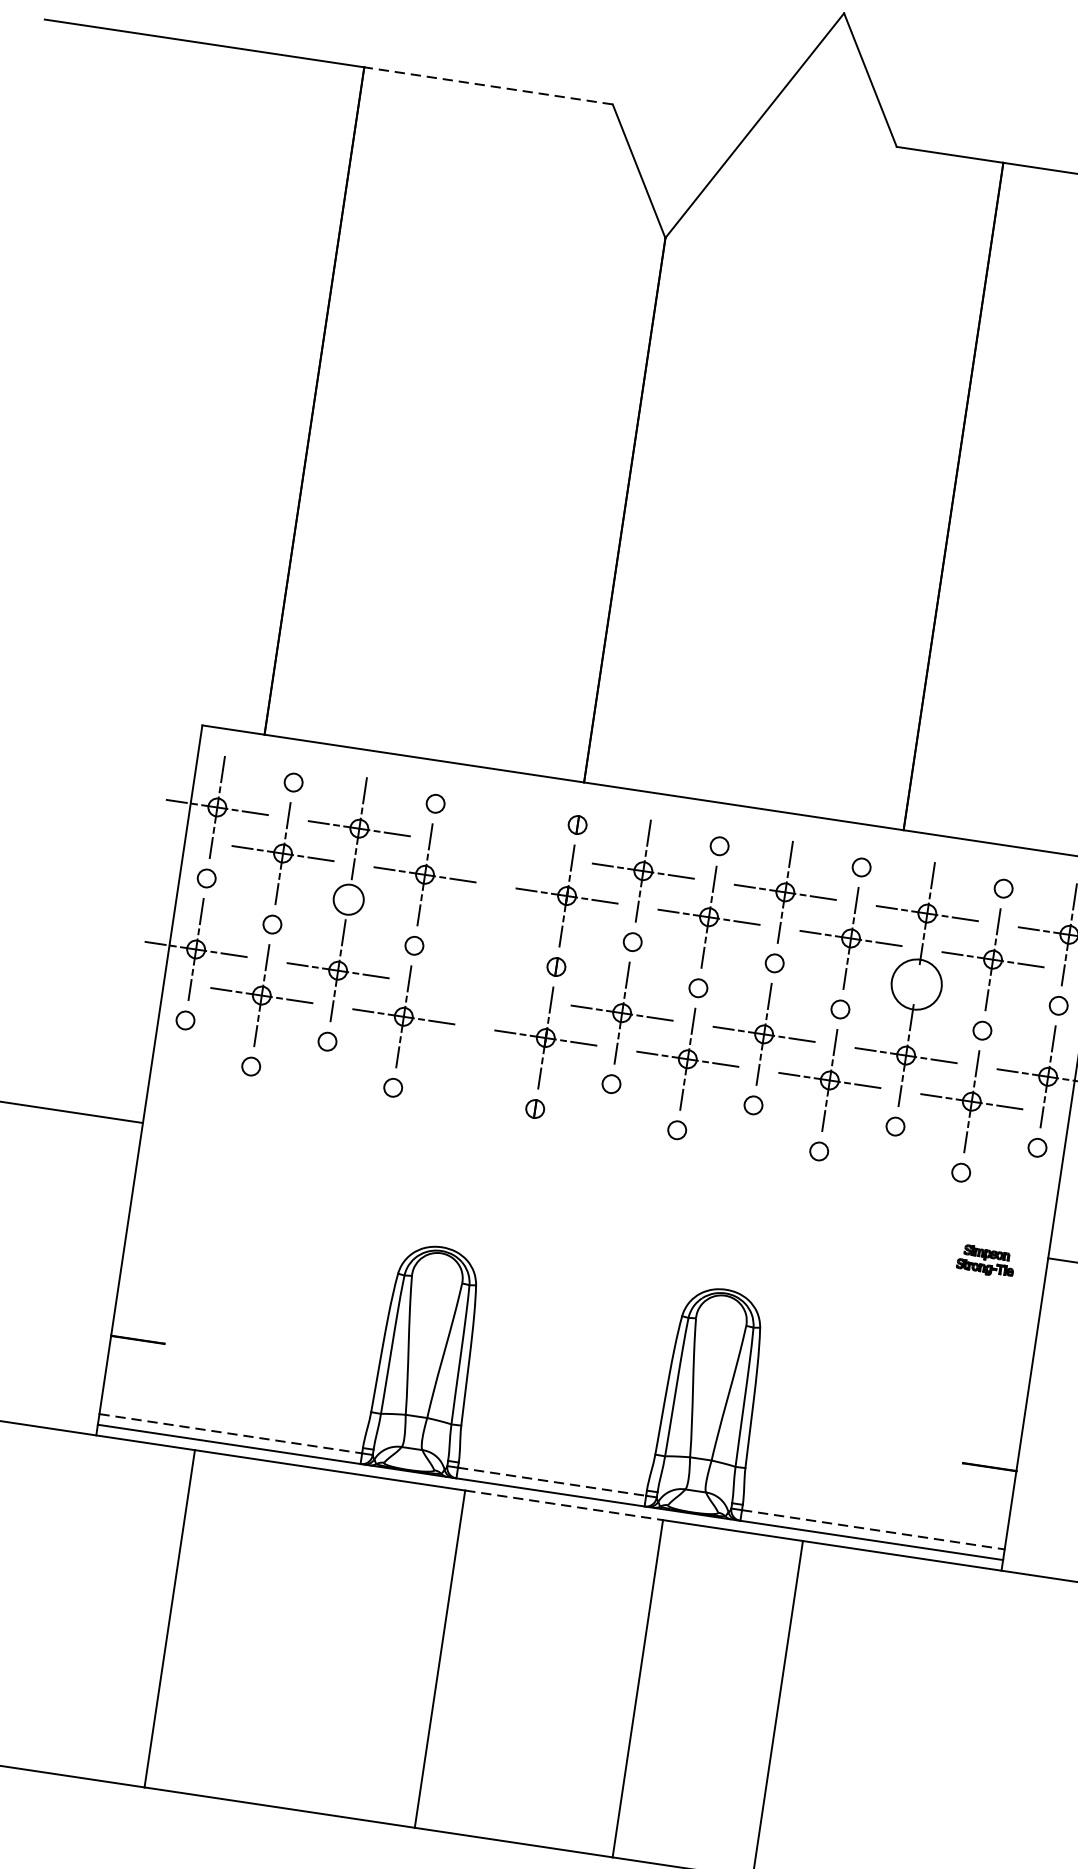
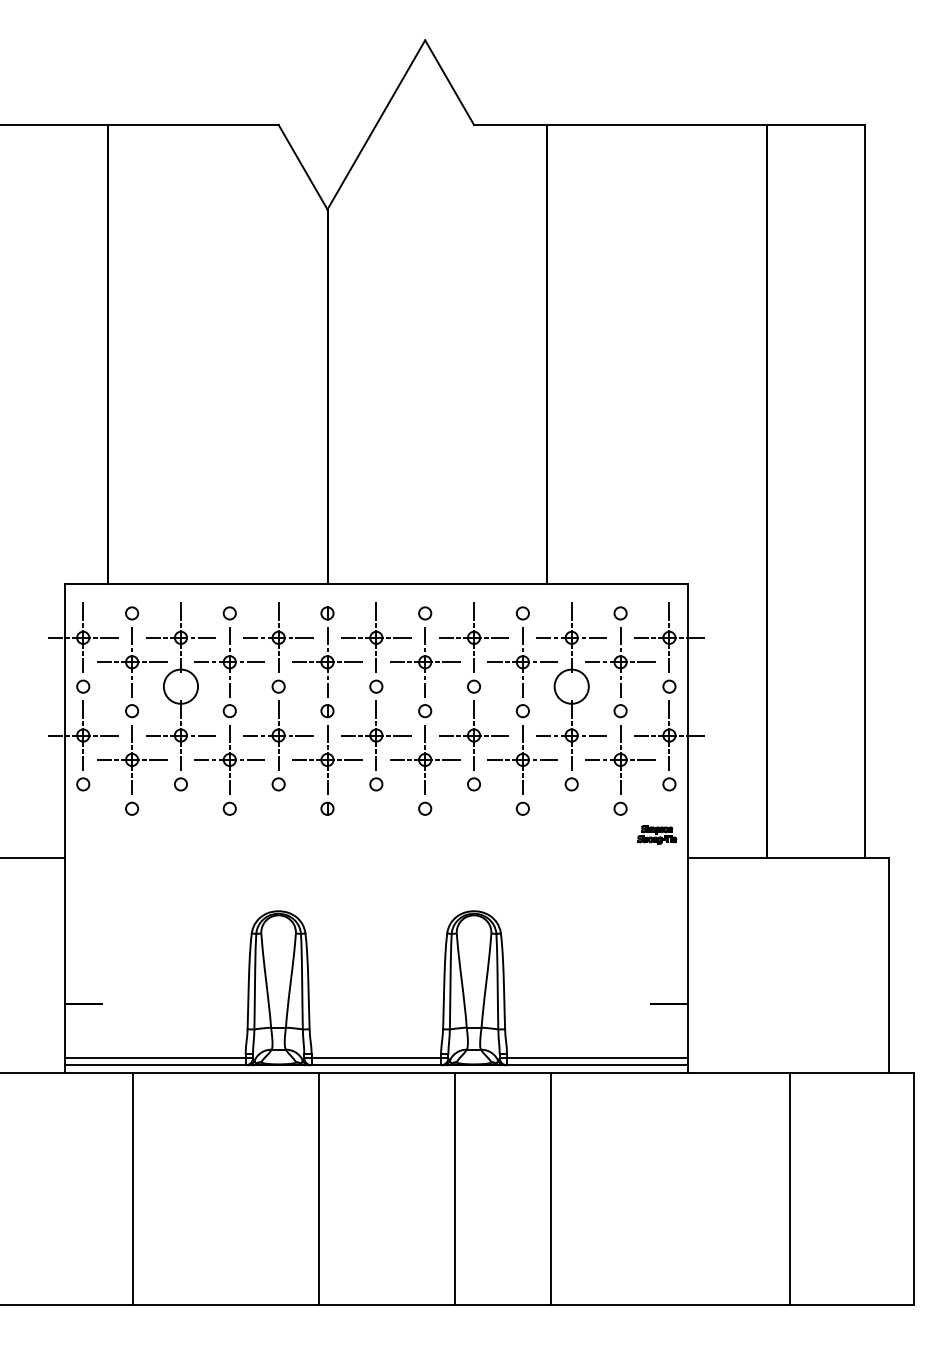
line: (487, 85) -> (192, 124), dashed -> solid
circle: (348, 899) -> (180, 686), size x1.67
part: (488, 935) -> (278, 696), added
part: (986, 1260) -> (657, 834), moved
line: (231, 1433) -> (155, 1057), dashed -> solid
line: (552, 1481) -> (376, 1057), dashed -> solid
line: (565, 1505) -> (387, 1072), dashed -> solid
line: (873, 1529) -> (597, 1057), dashed -> solid

